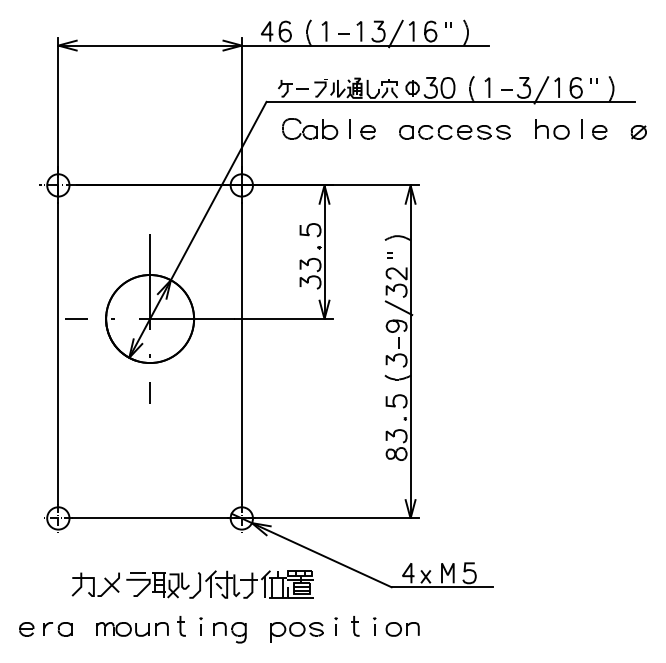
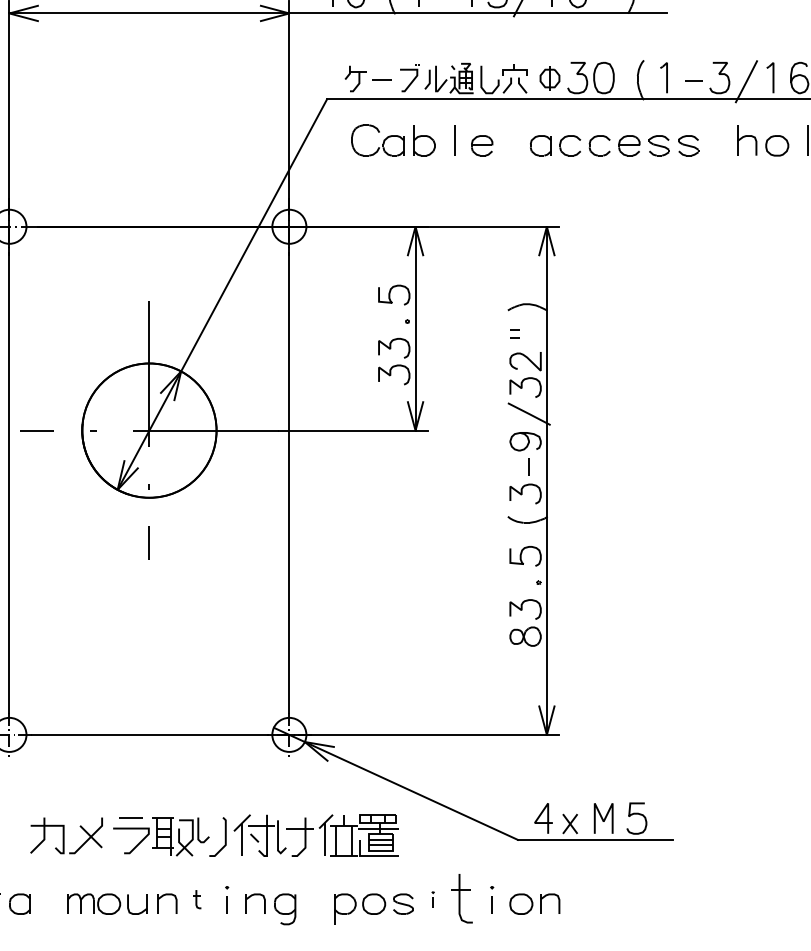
part: (181, 626) -> (197, 899), size x0.6
part: (335, 626) -> (432, 899), size x0.6
part: (355, 626) -> (462, 899), size x1.6

